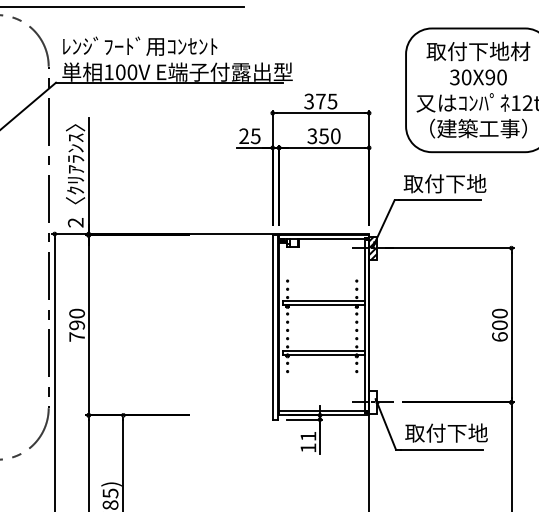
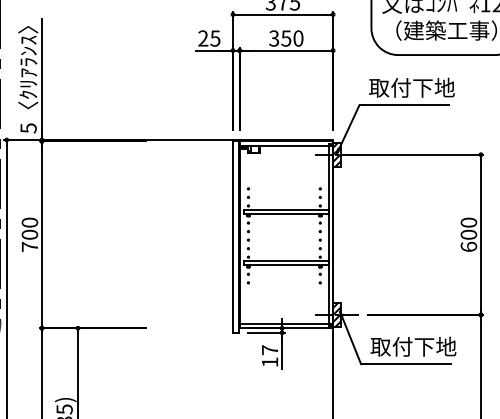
text: (75, 222) -> (28, 128), 2 -> 5
text: (76, 325) -> (29, 235), 790 -> 700
hatch: (372, 402) -> (336, 314), added
text: (308, 436) -> (270, 350), 11 -> 17

